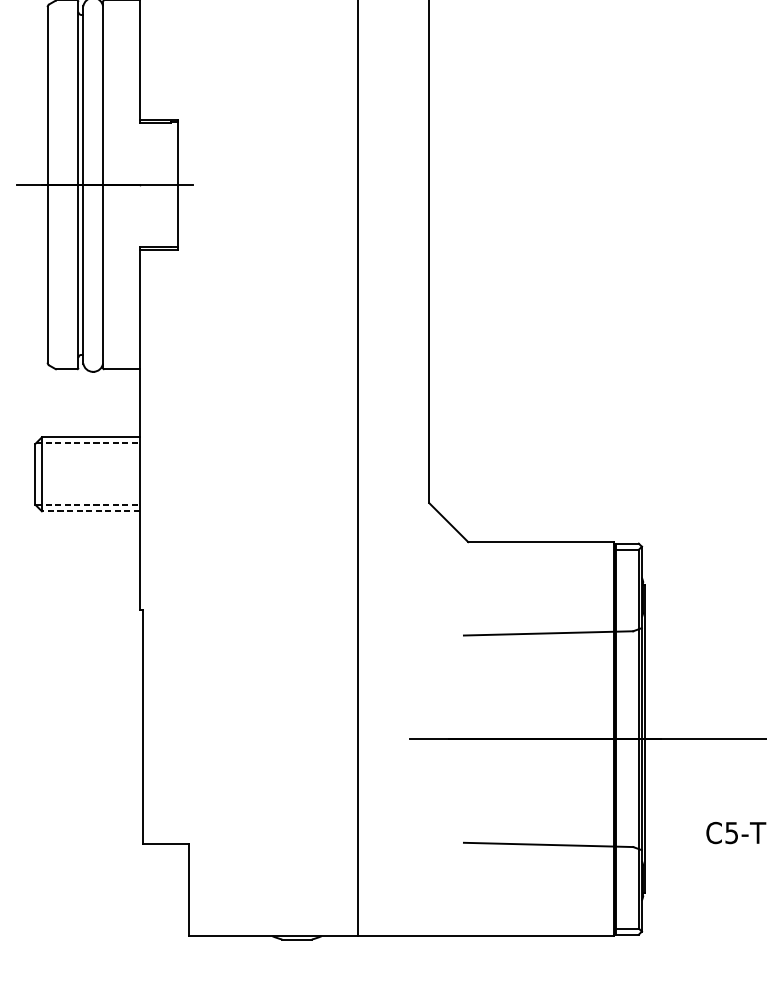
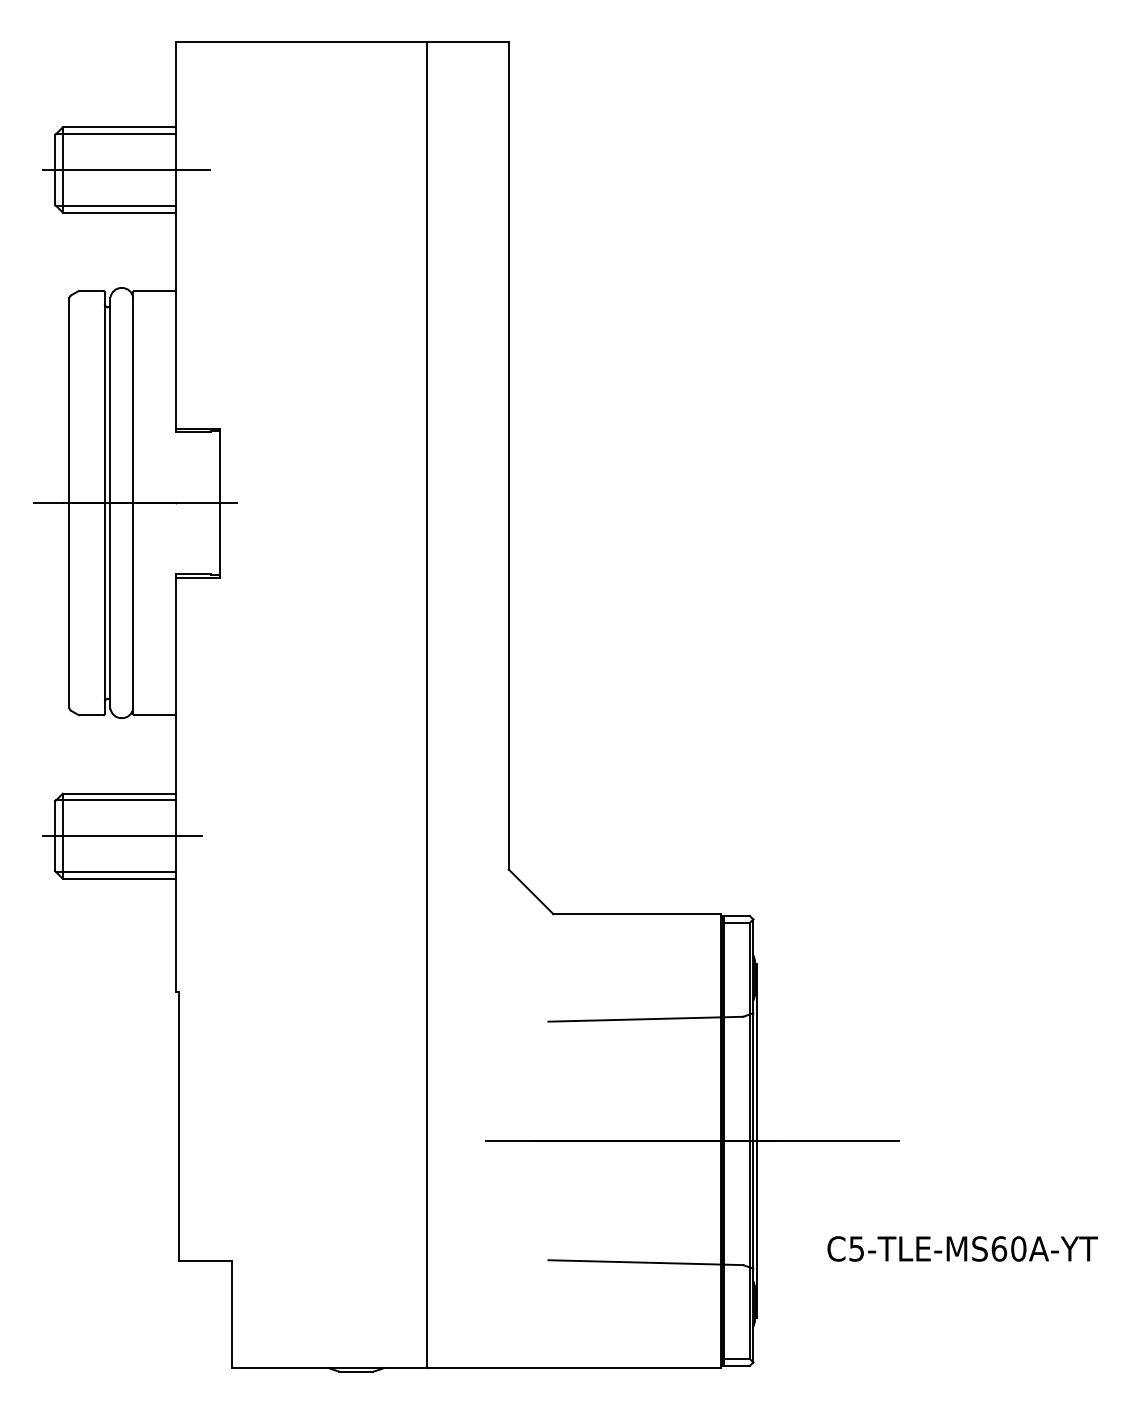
line: (87, 443) -> (115, 800), dashed -> solid
line: (92, 474) -> (121, 836), added
line: (87, 505) -> (115, 871), dashed -> solid
line: (90, 511) -> (118, 878), dashed -> solid

